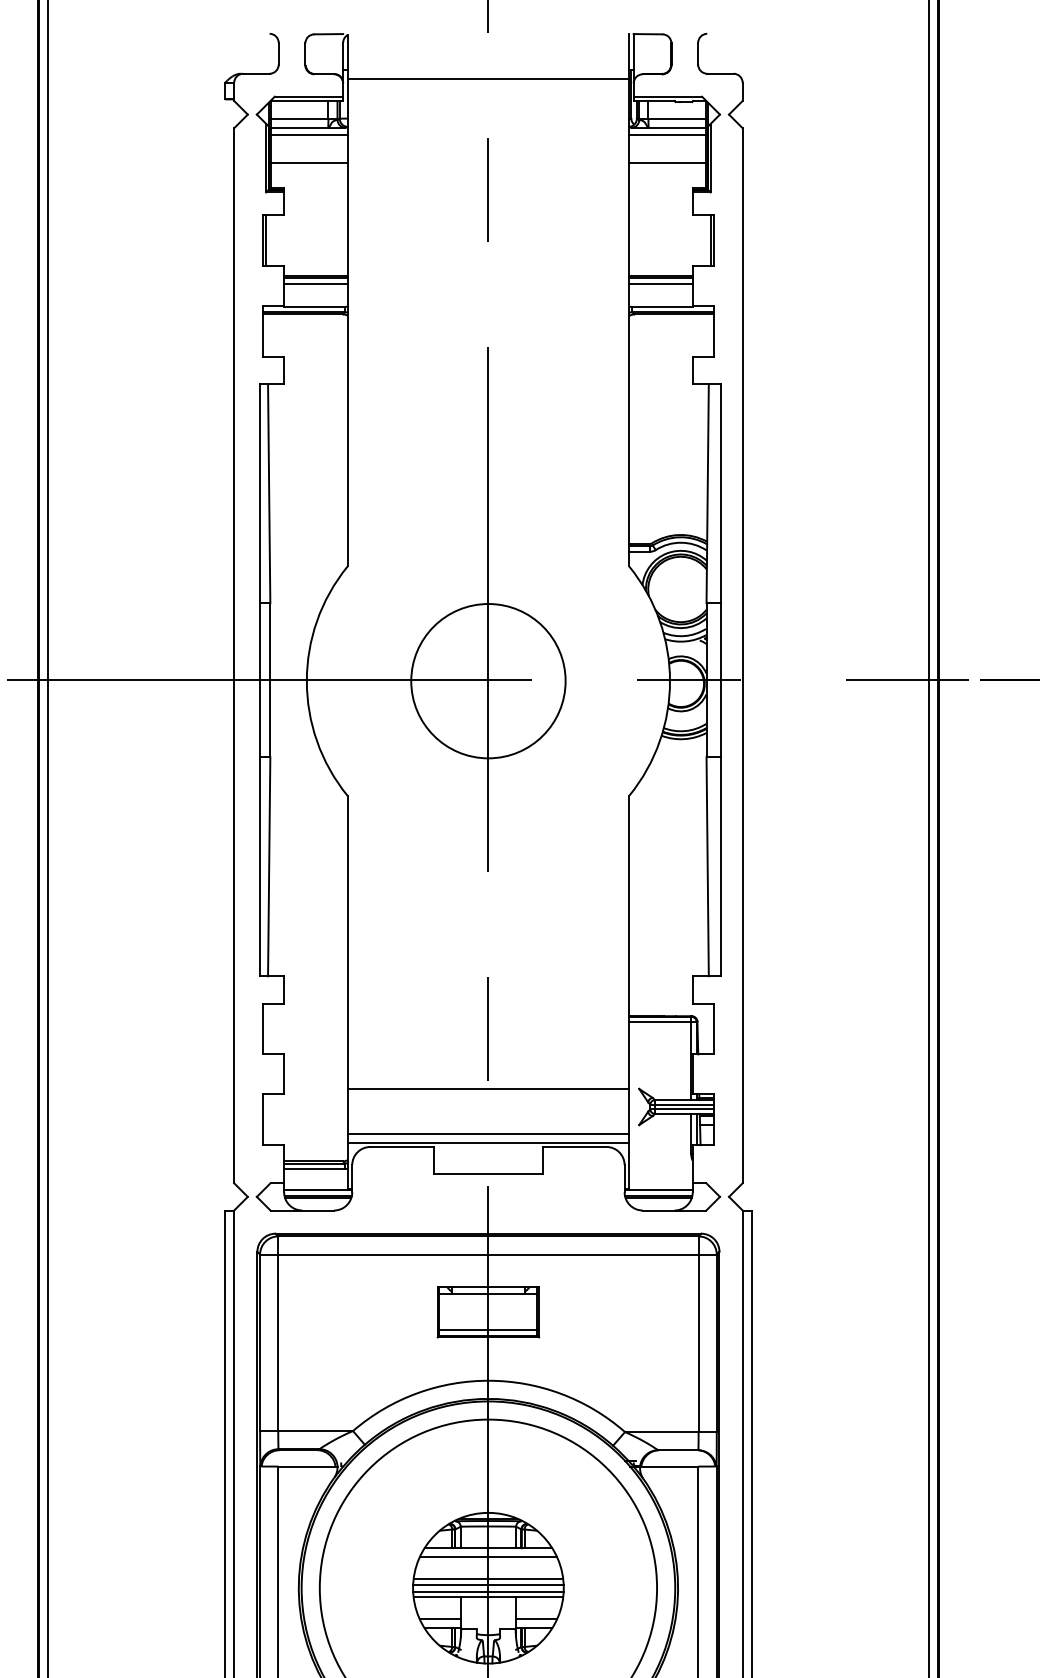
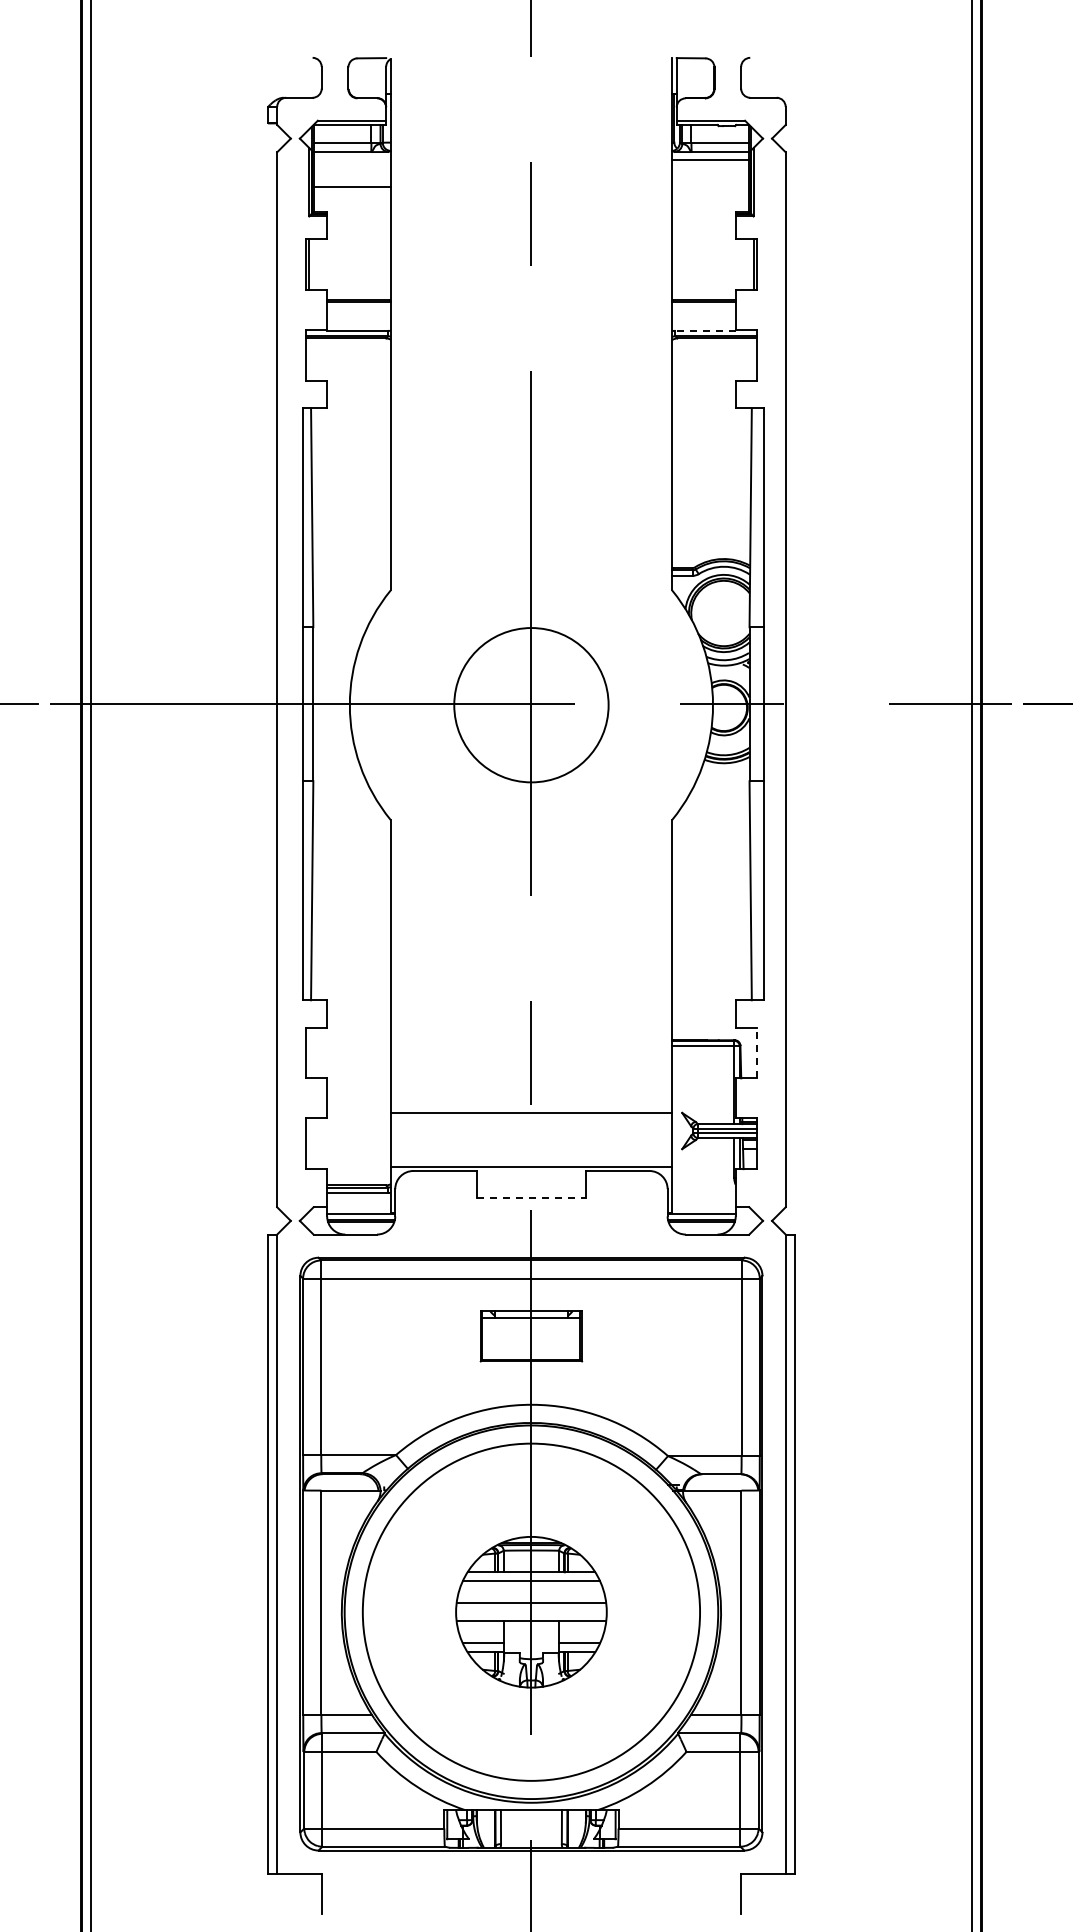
line: (488, 79) -> (531, 103), removed
line: (308, 135) -> (351, 159), removed
line: (667, 162) -> (710, 186), removed
line: (315, 283) -> (358, 307), removed
line: (660, 283) -> (703, 307), removed
line: (662, 306) -> (705, 330), solid -> dashed
line: (713, 1028) -> (756, 1052), solid -> dashed
line: (488, 1134) -> (531, 1158), removed
line: (488, 1174) -> (531, 1198), solid -> dashed
line: (488, 1330) -> (531, 1354), removed
line: (488, 1584) -> (531, 1608), removed
line: (488, 1591) -> (531, 1615), removed

